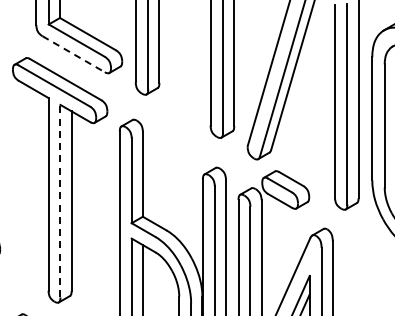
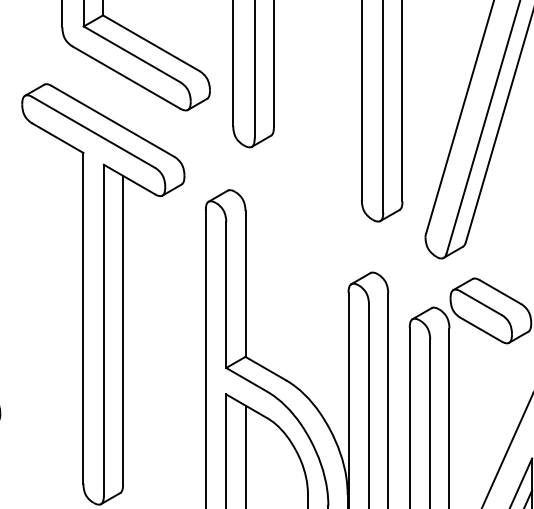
line: (73, 54) -> (126, 78), dashed -> solid
line: (60, 200) -> (103, 328), dashed -> solid

